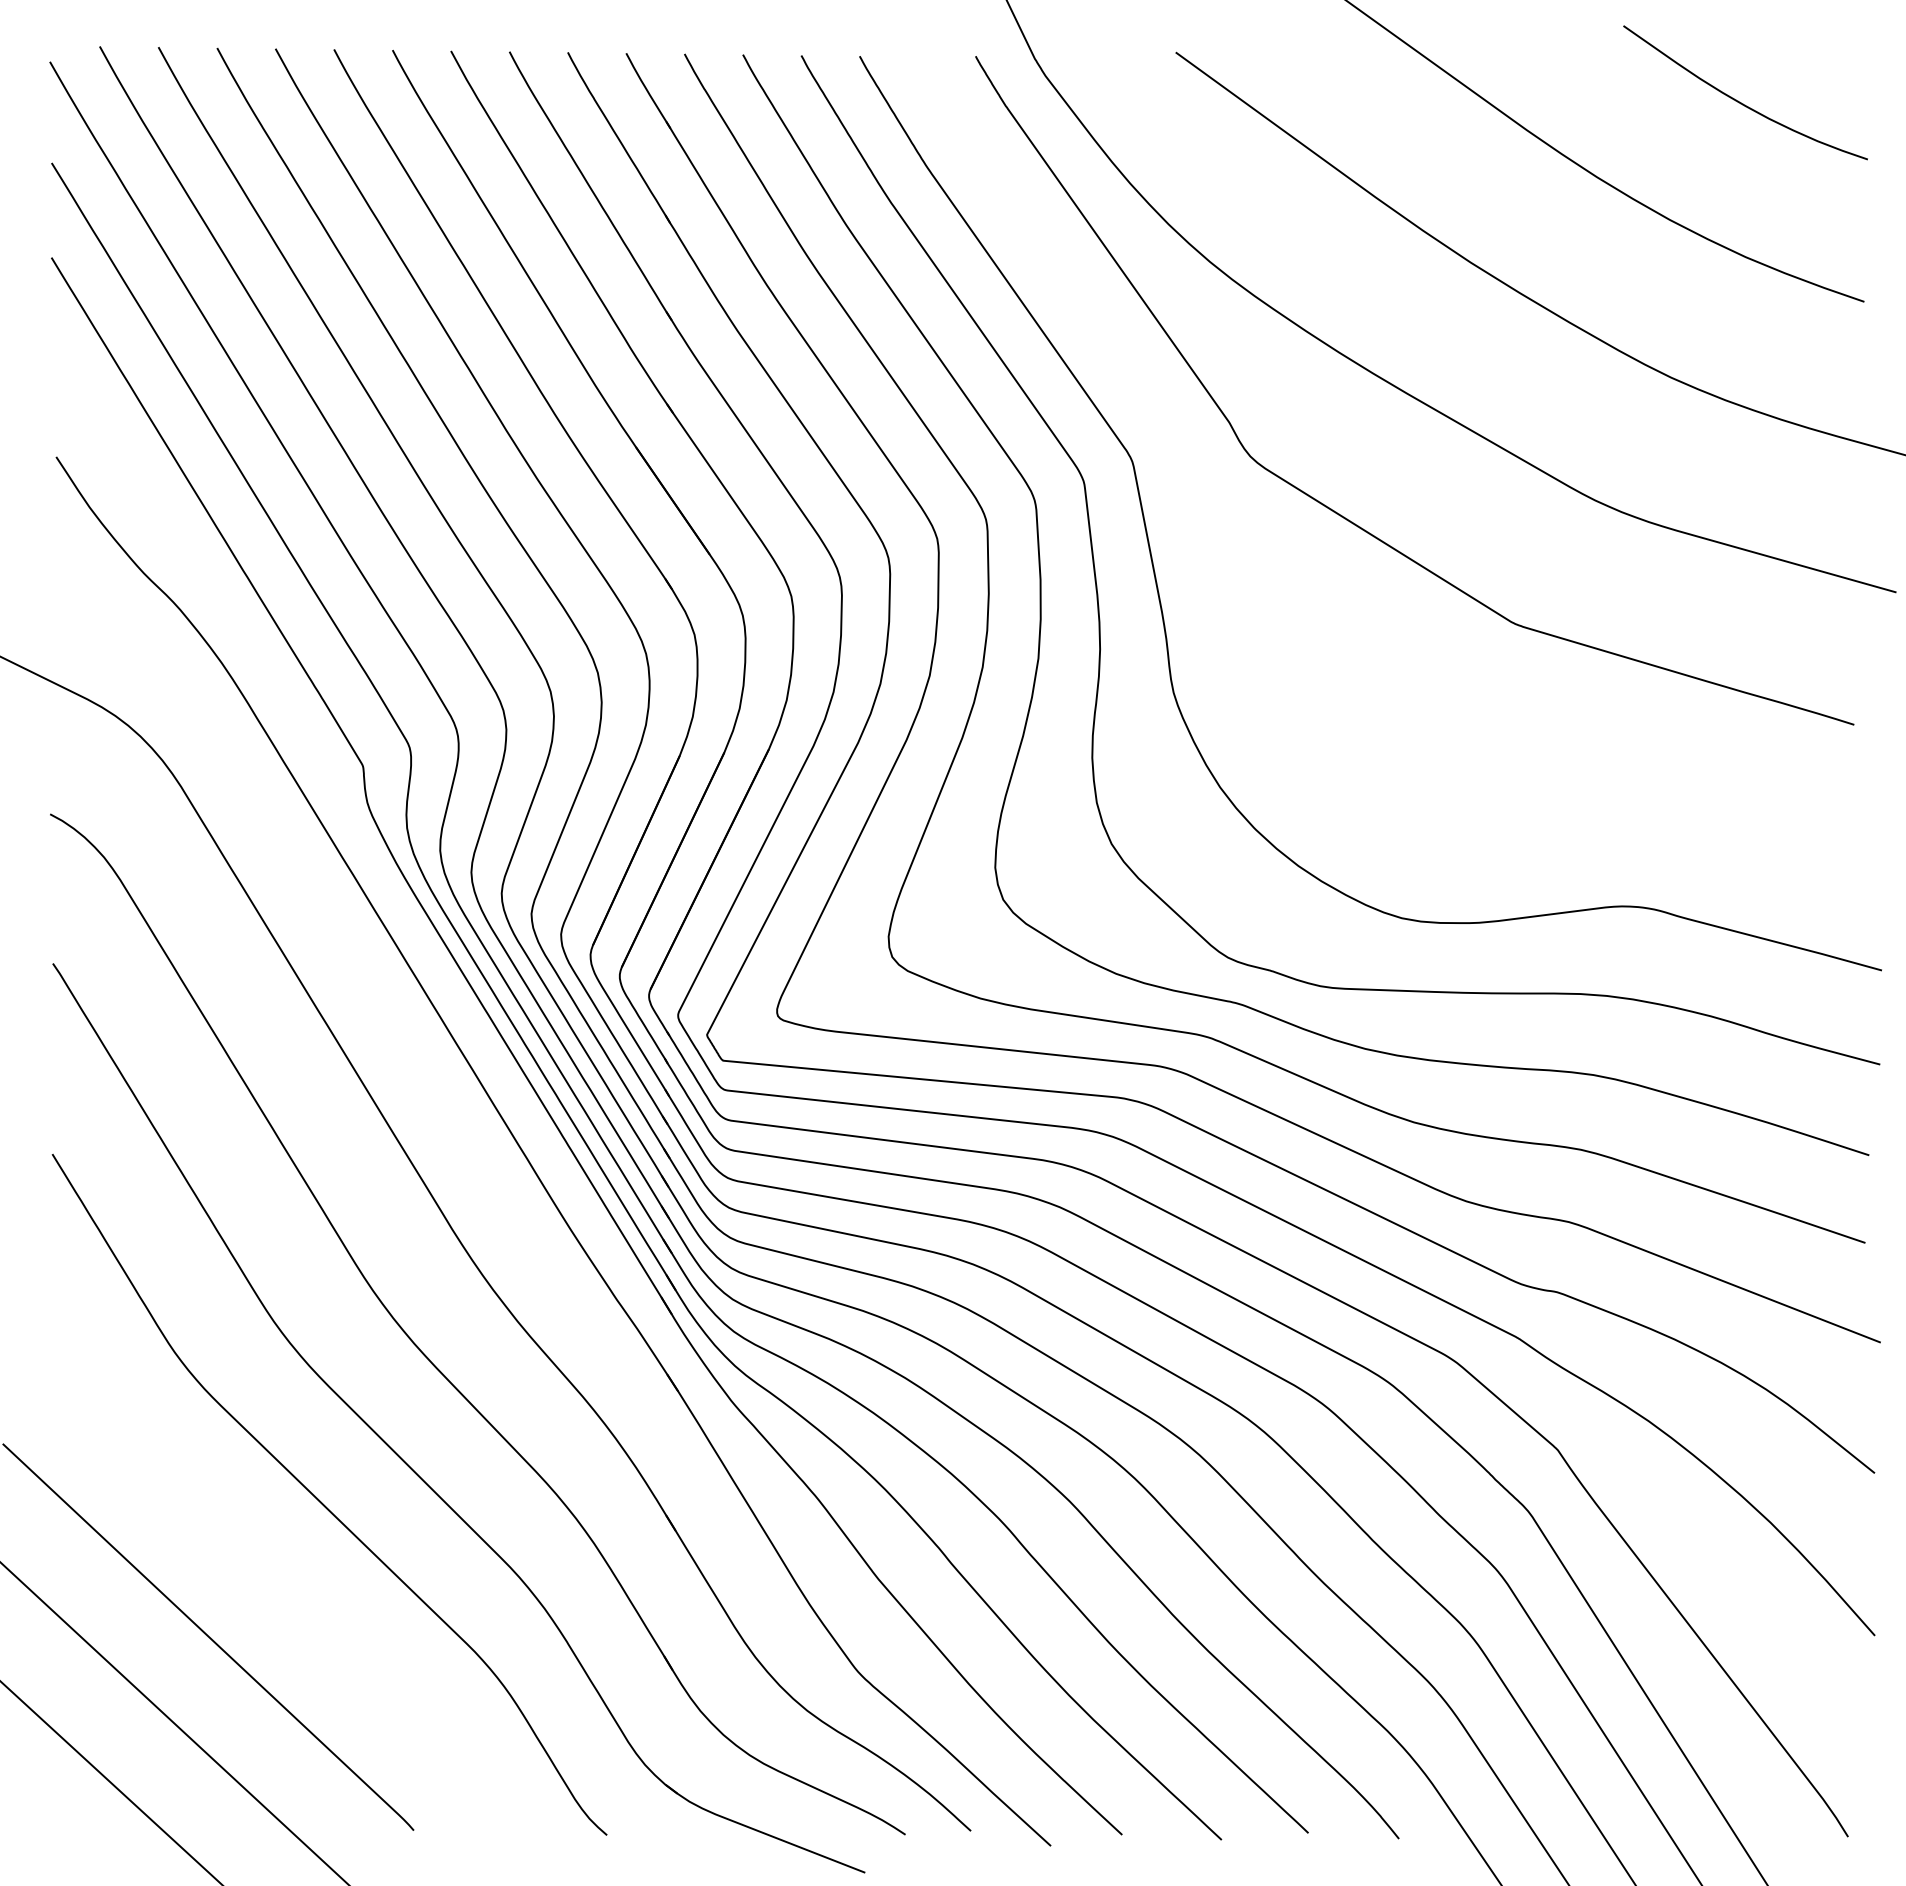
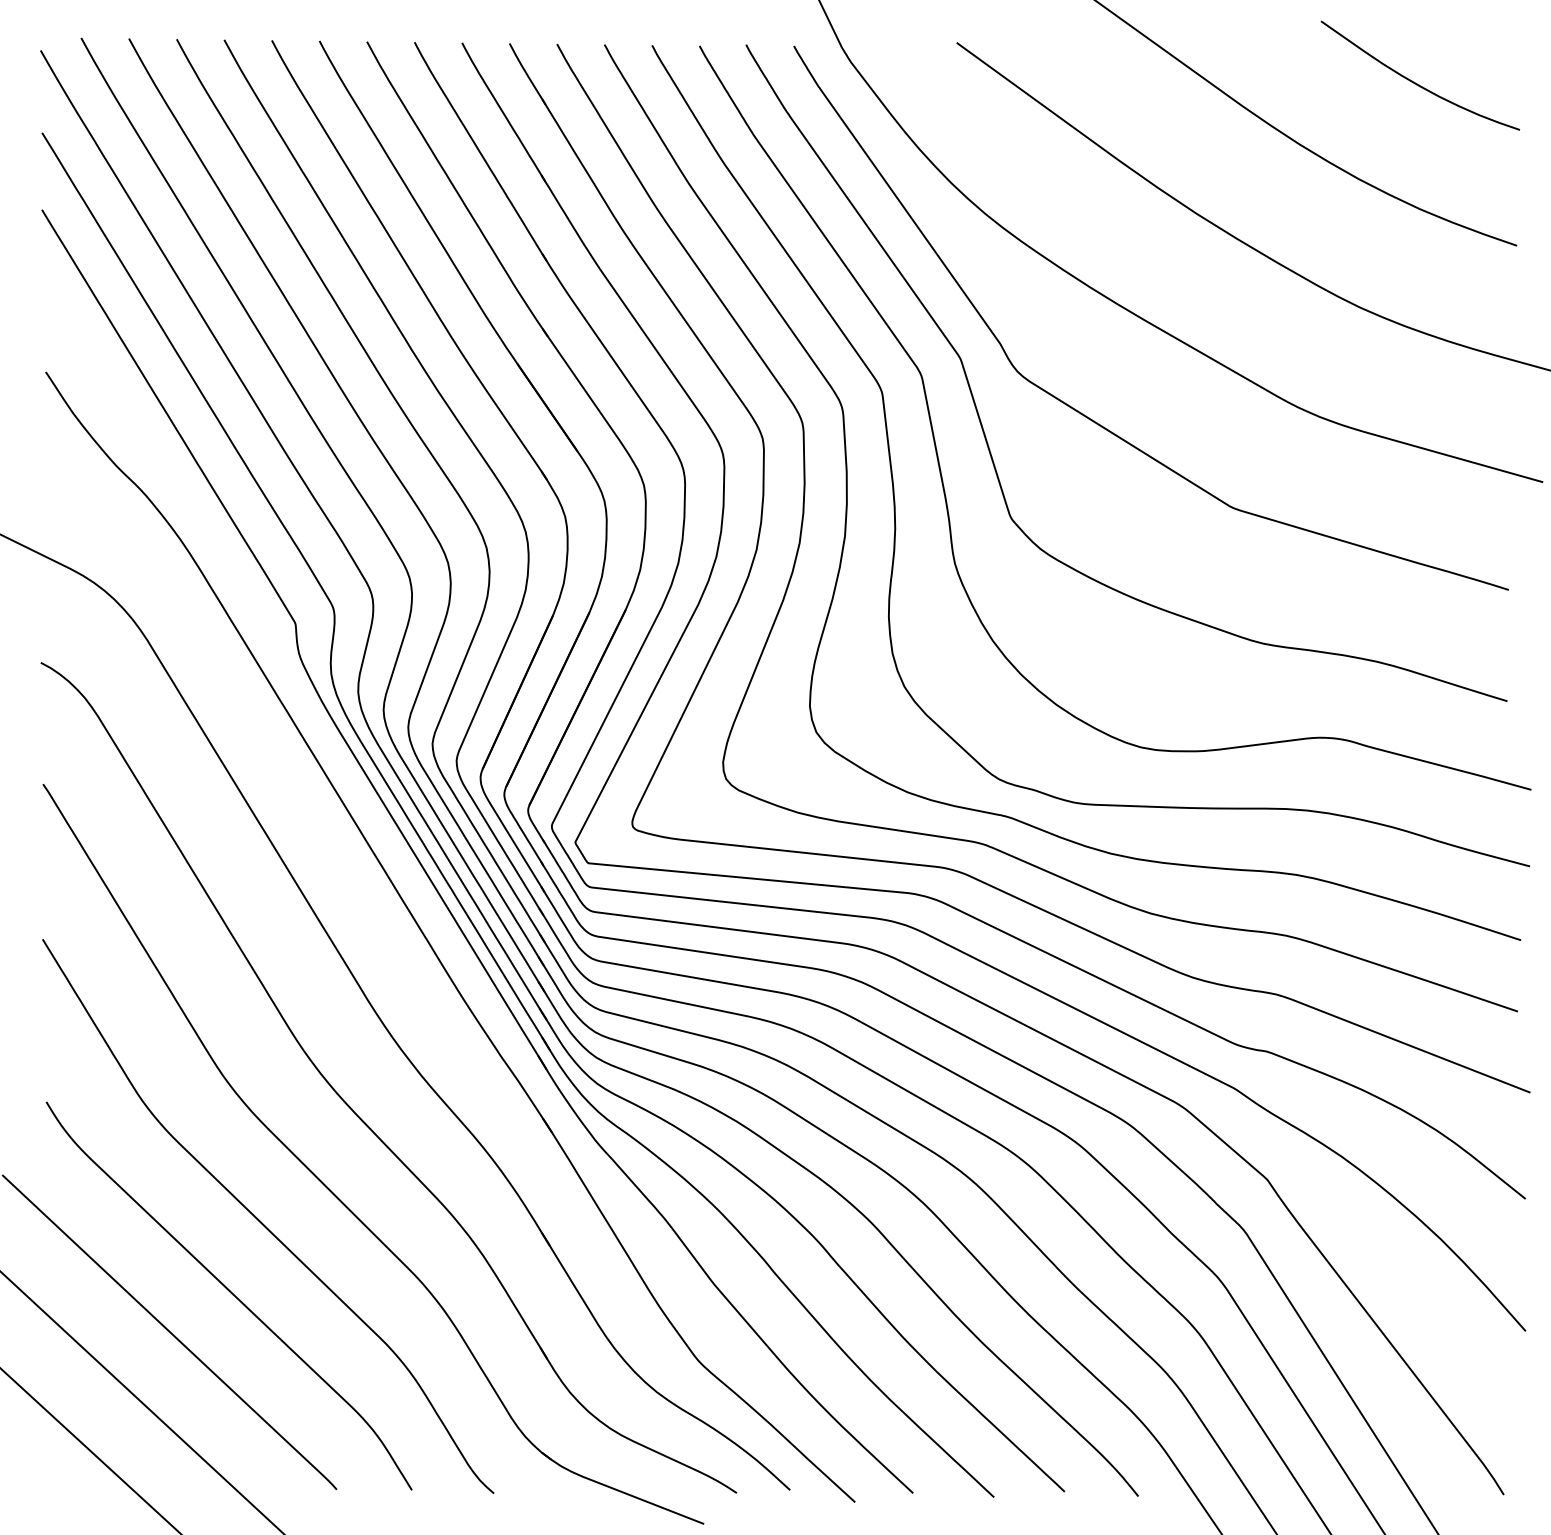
curve: (1203, 509) -> (979, 414), added
curve: (284, 1589) -> (231, 1293), added

